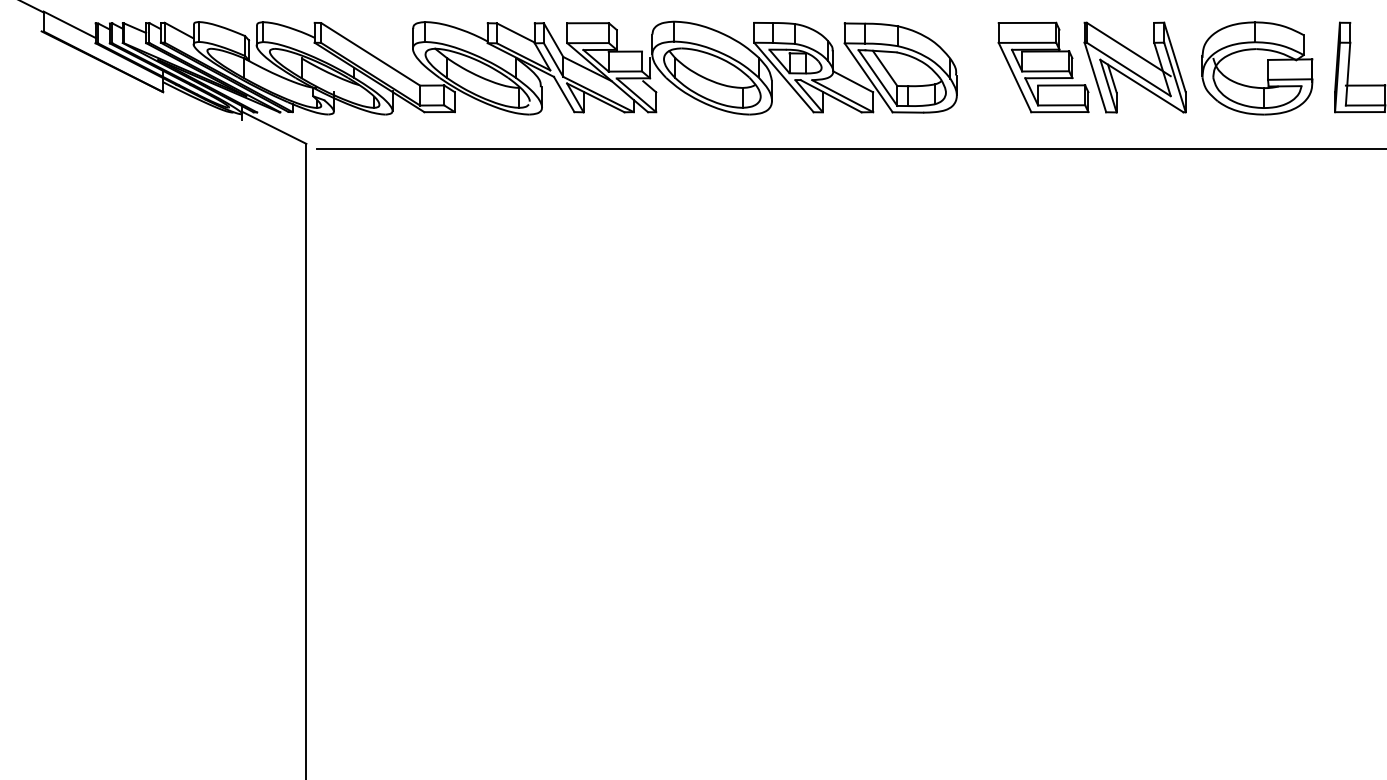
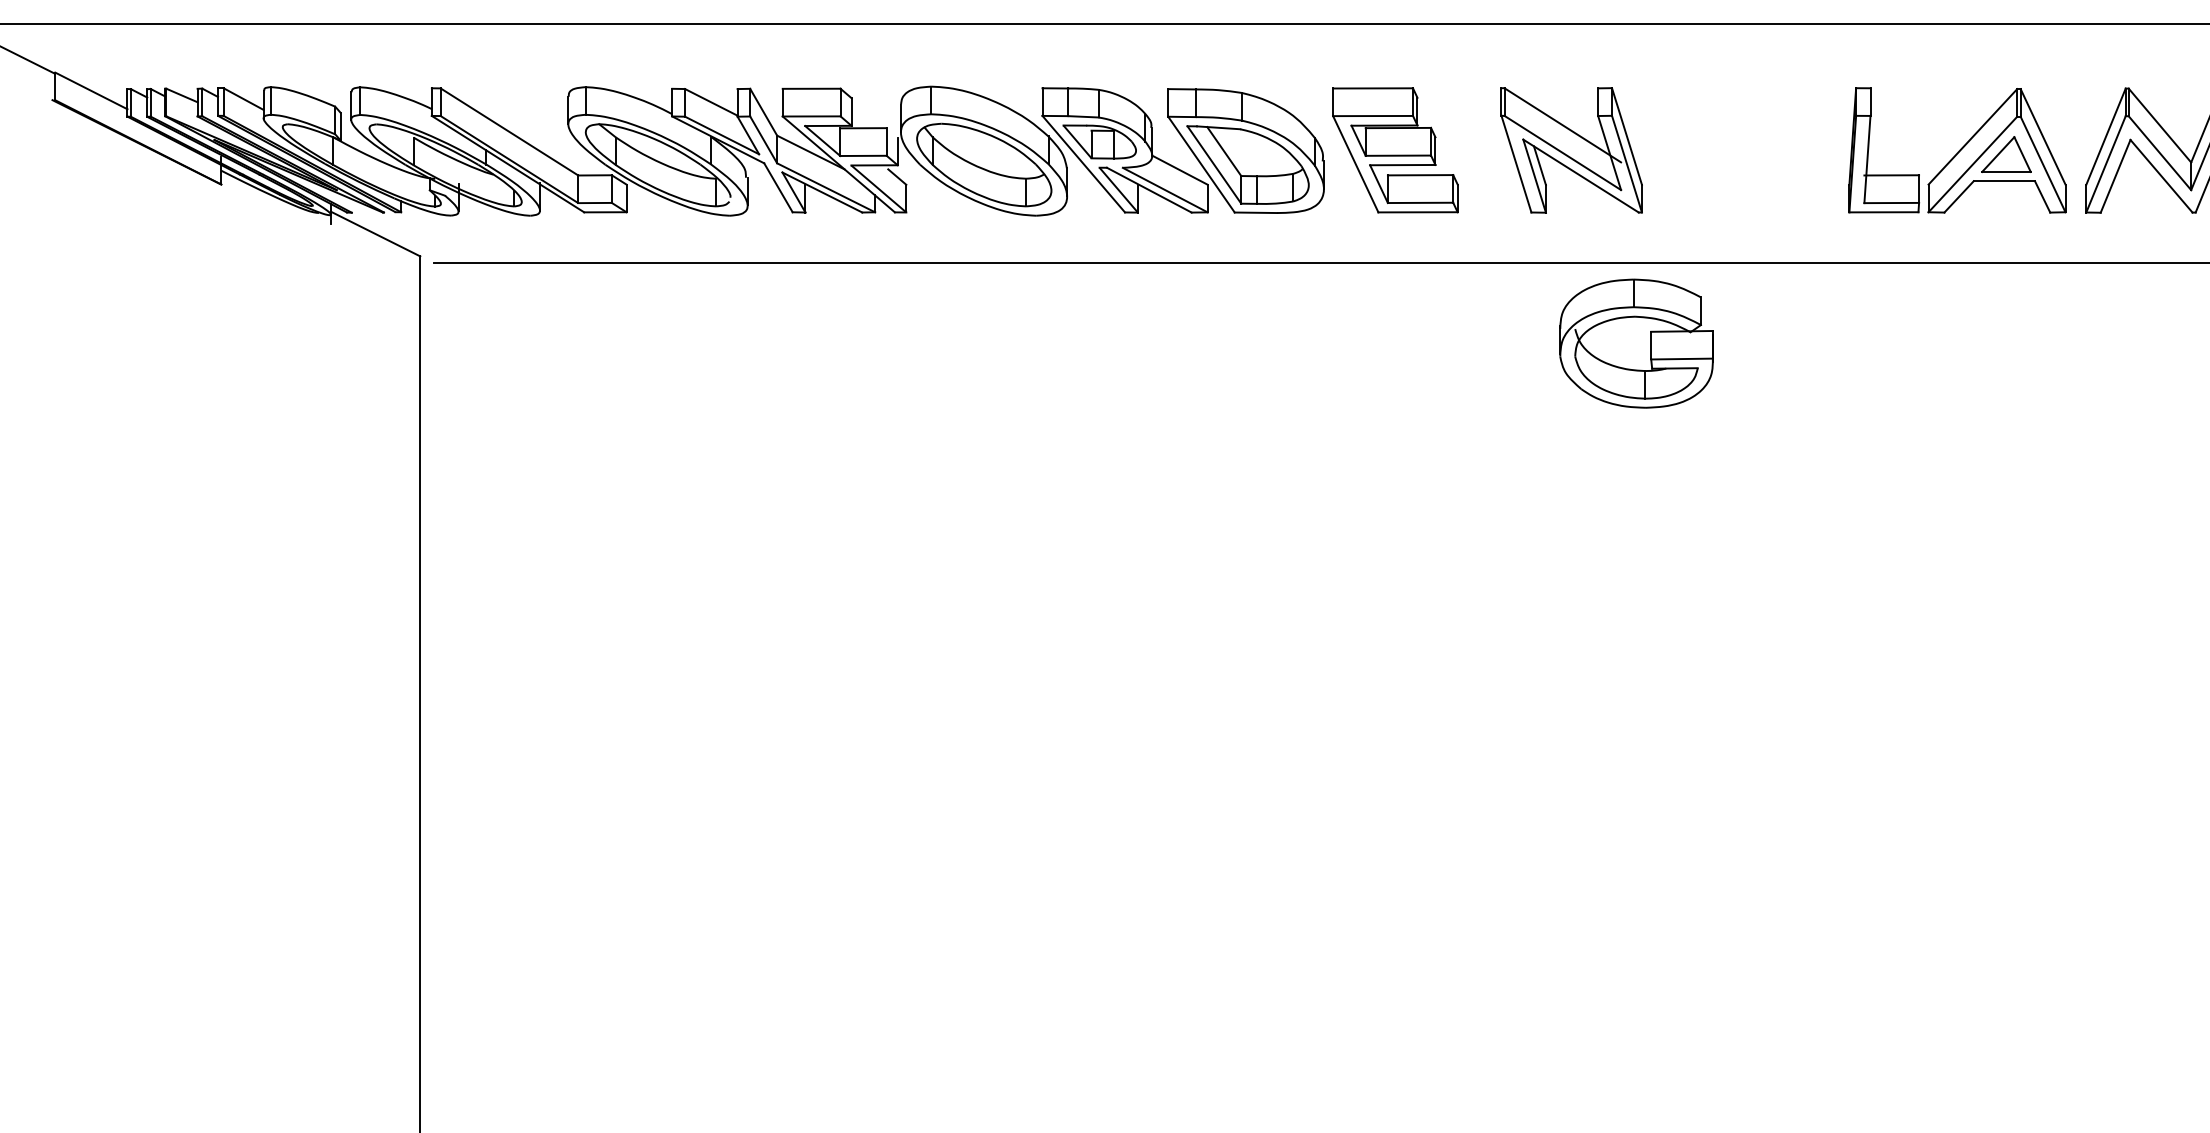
part: (1043, 67) -> (1395, 150), moved
part: (1257, 68) -> (1636, 343), moved

